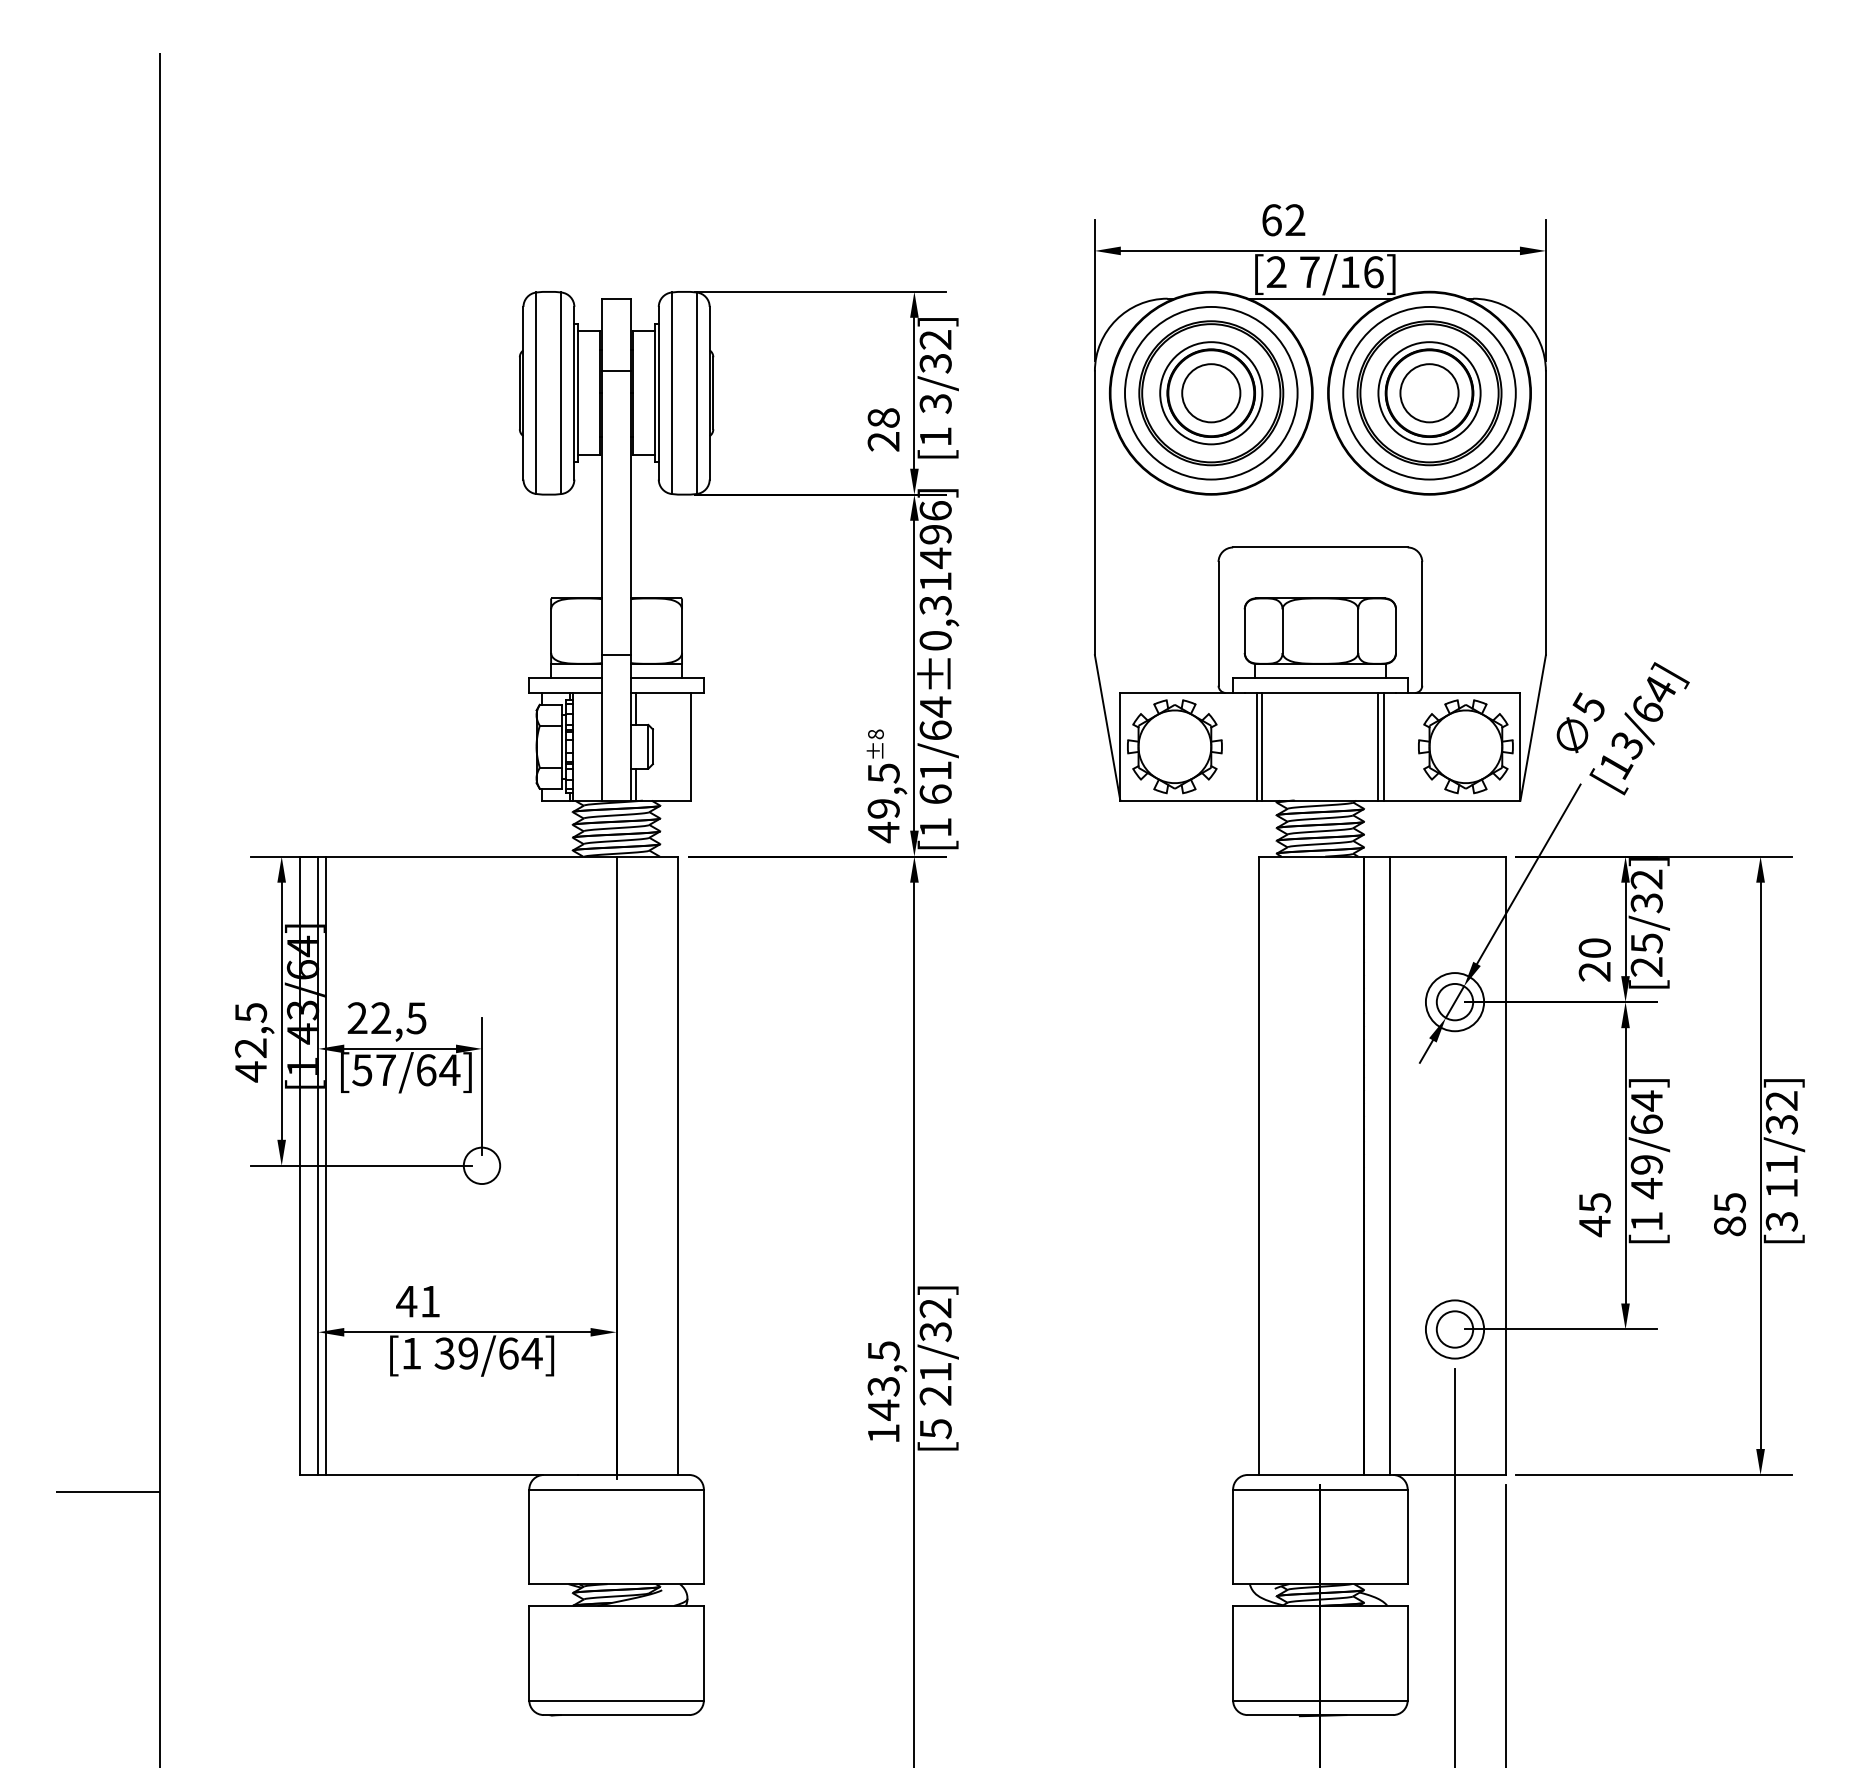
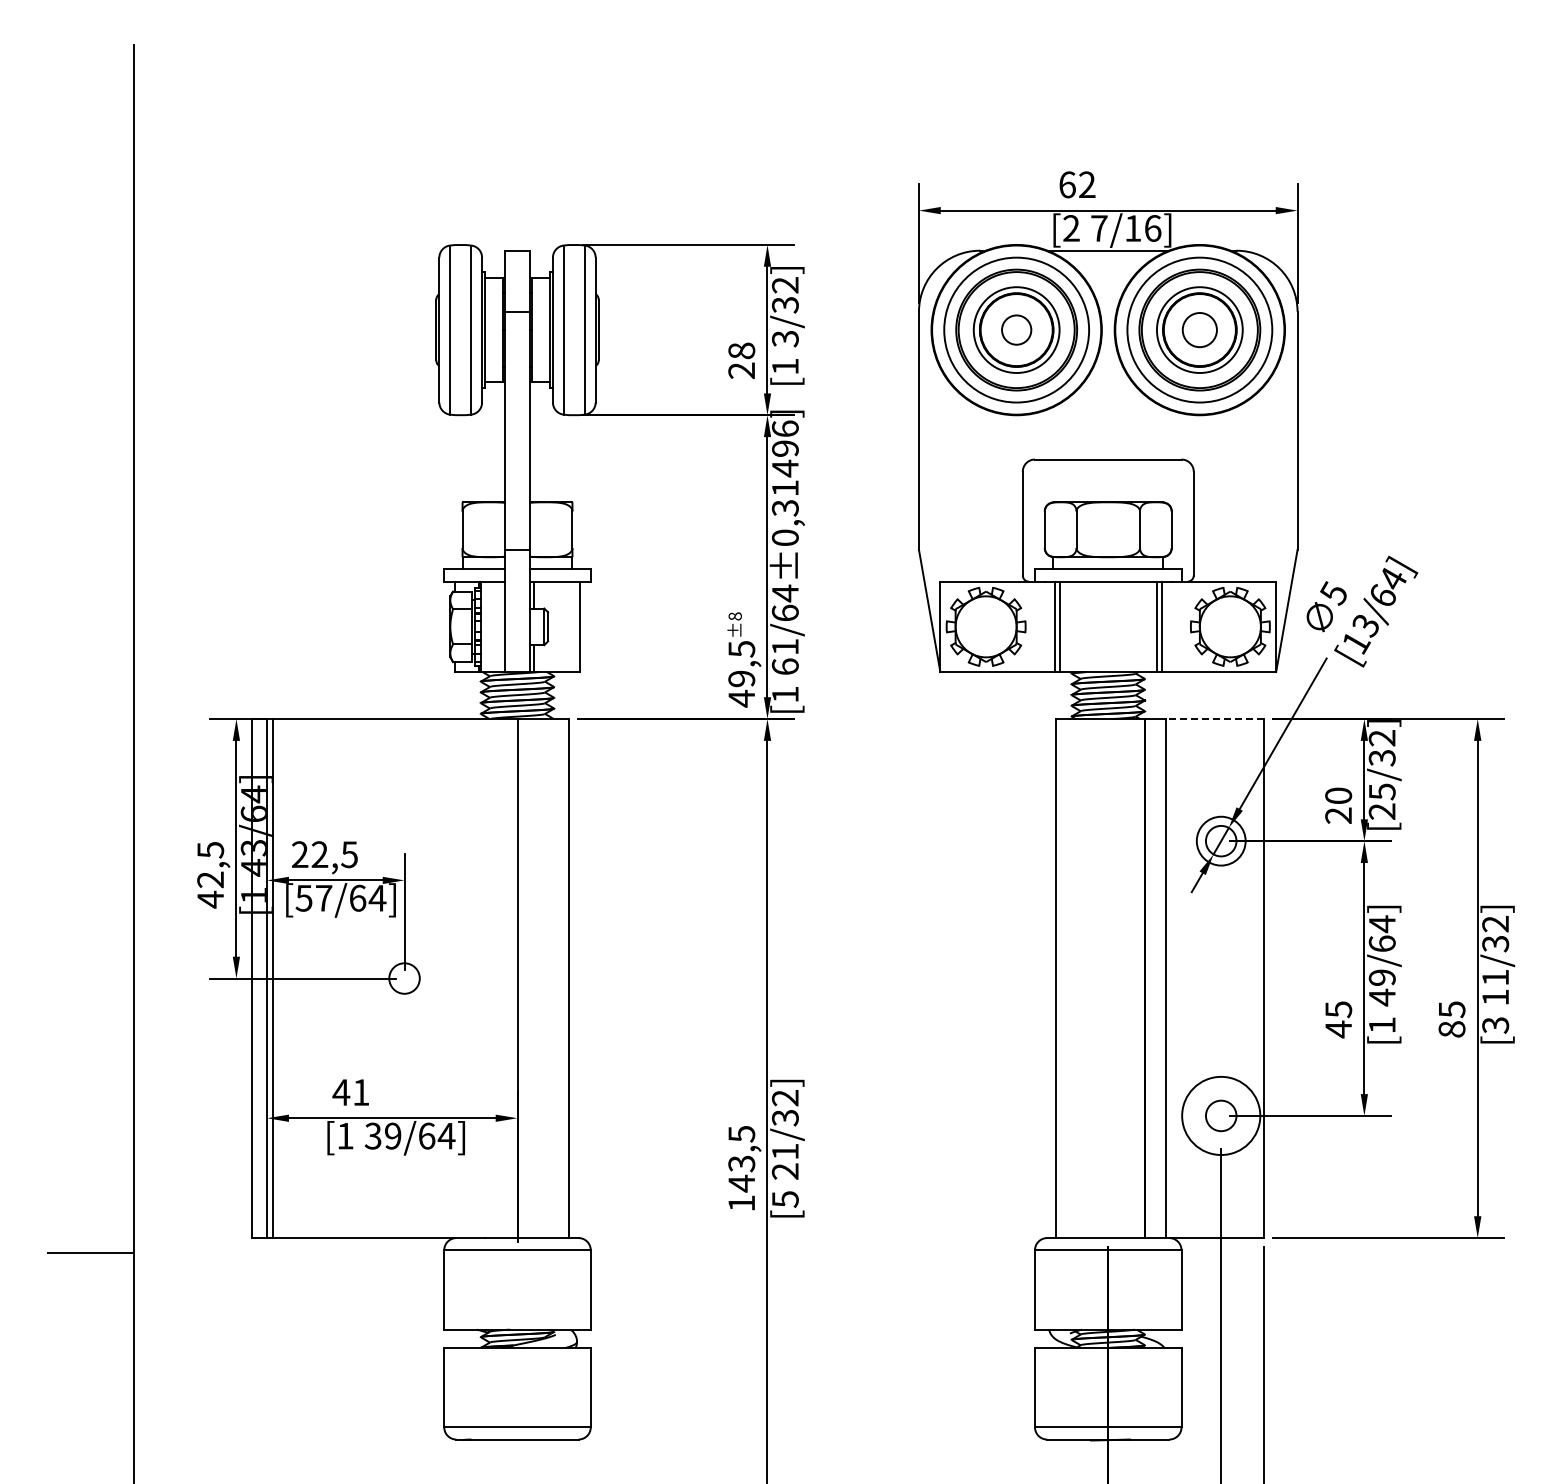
circle: (1211, 392) -> (1016, 329), size x0.6
circle: (1429, 392) -> (1199, 329), size x0.7
line: (1448, 857) -> (1215, 719), solid -> dashed
circle: (1454, 1328) -> (1220, 1115), size x1.6

